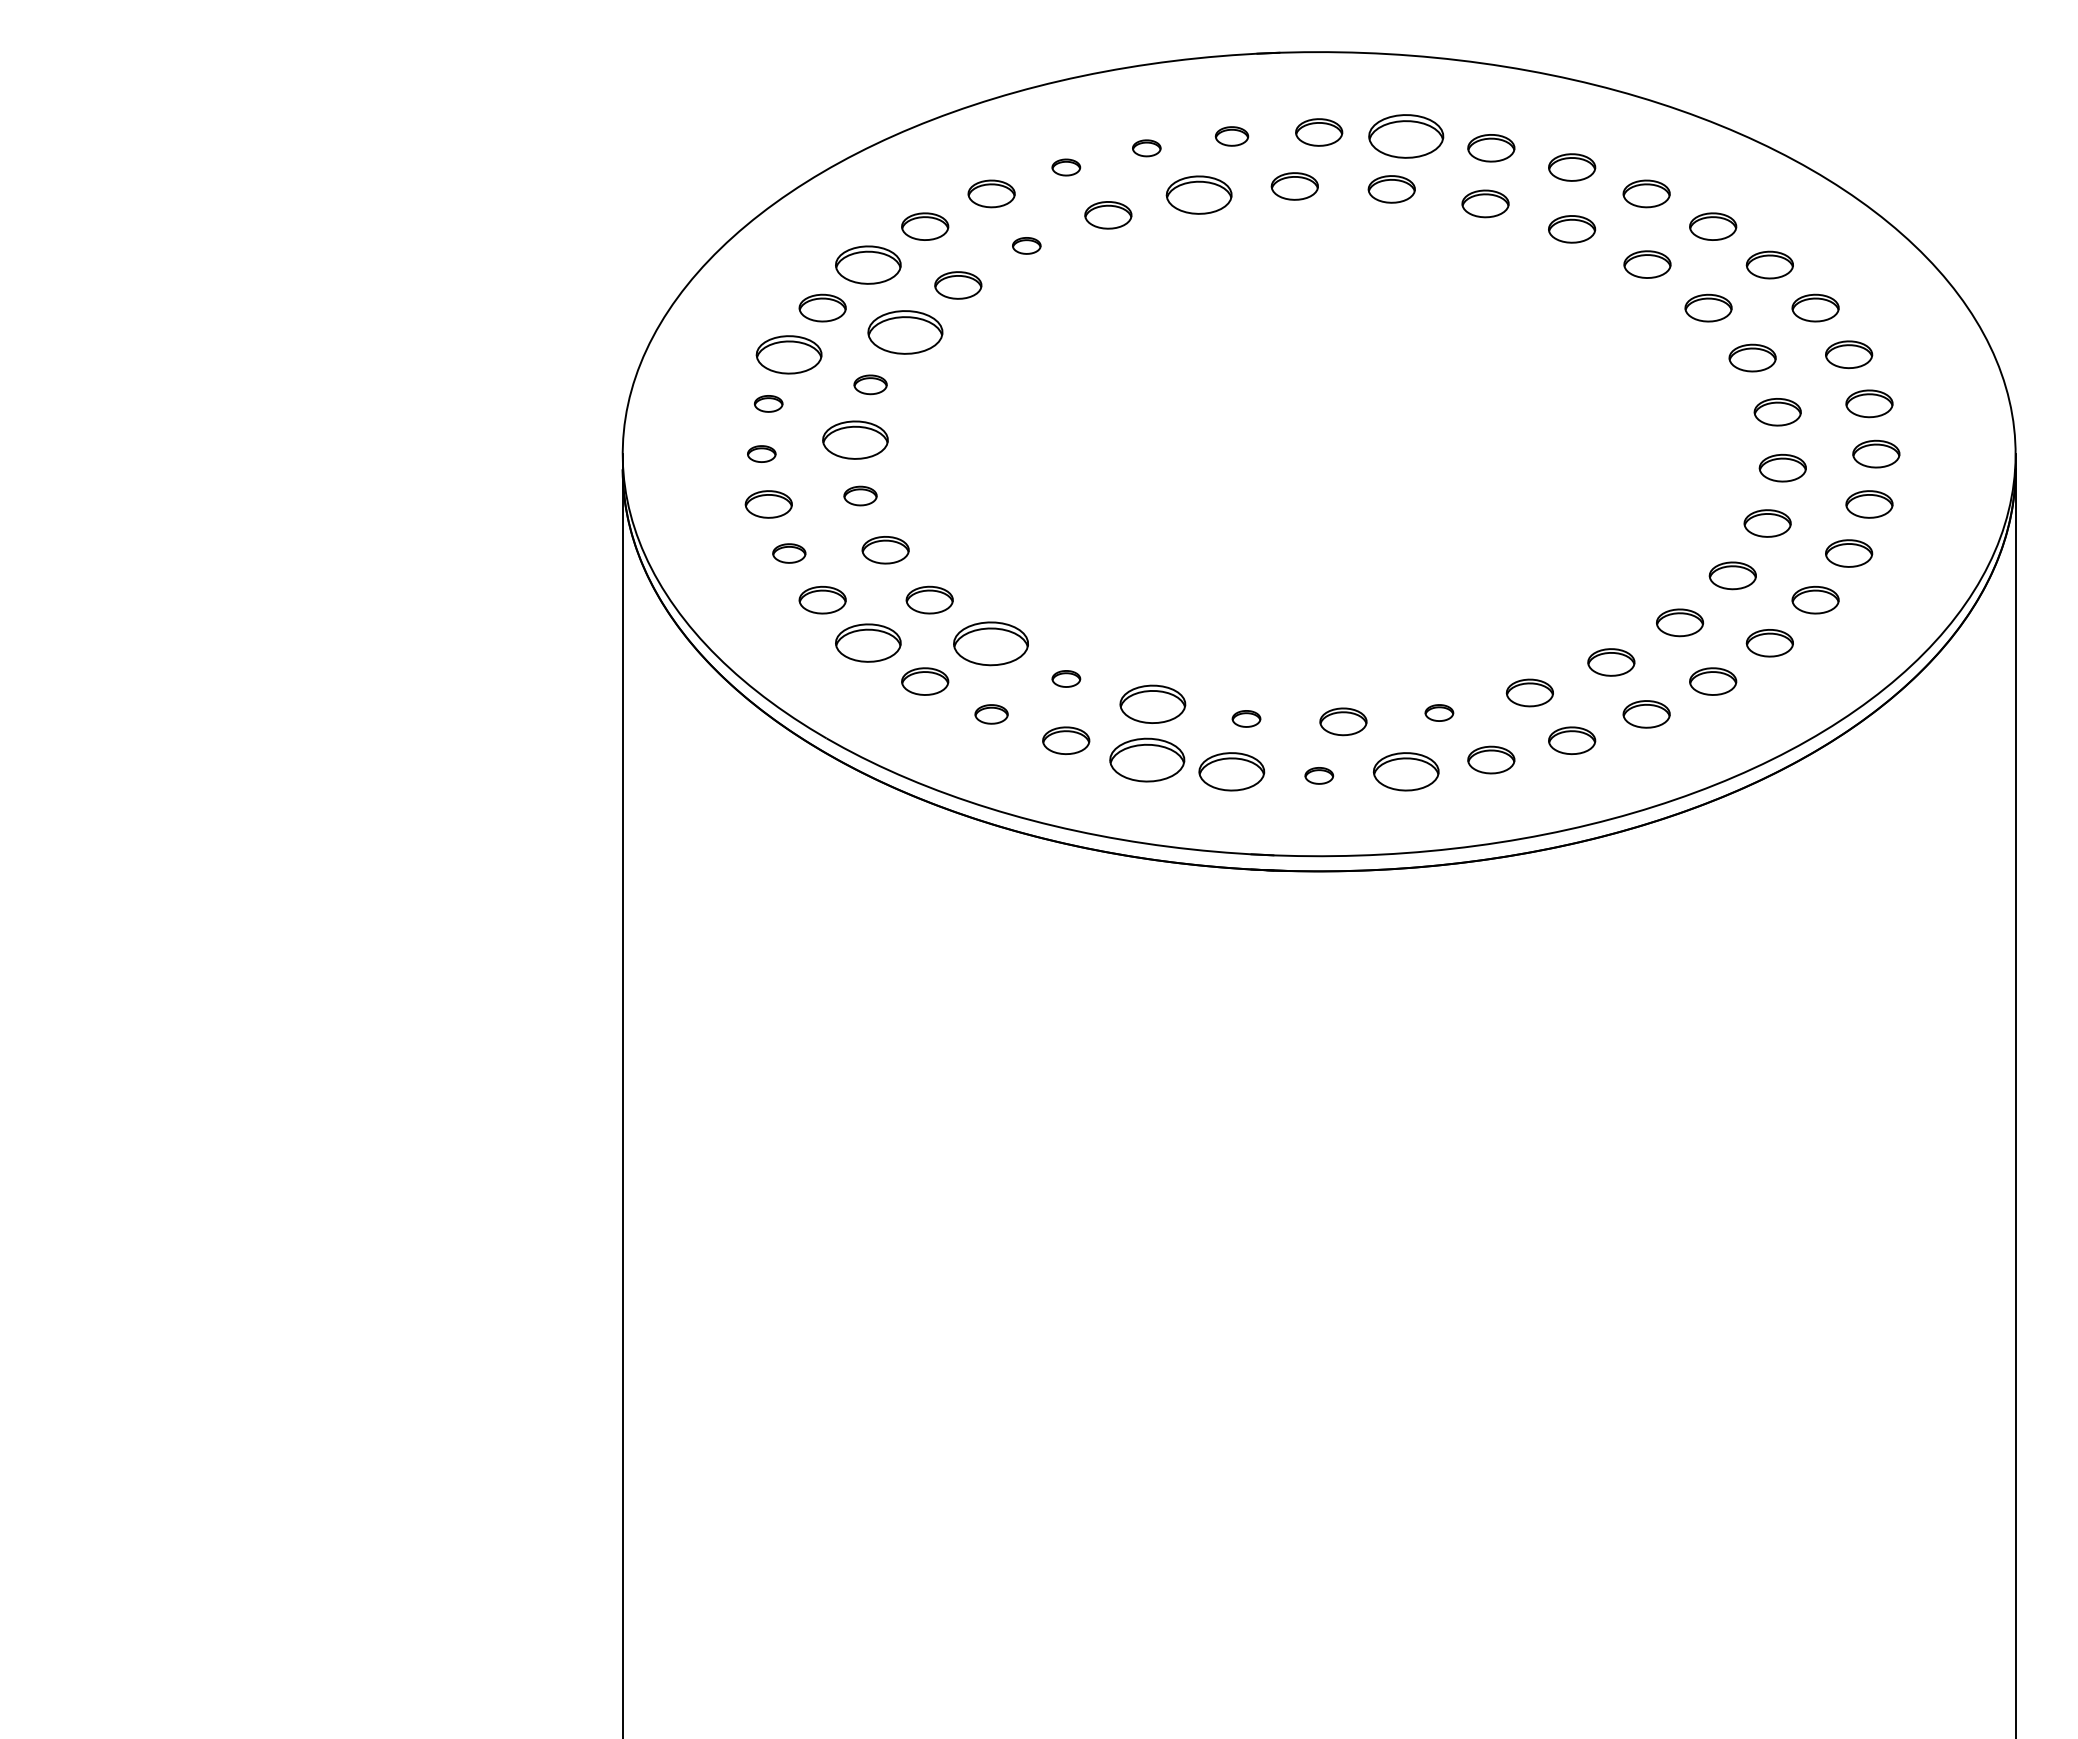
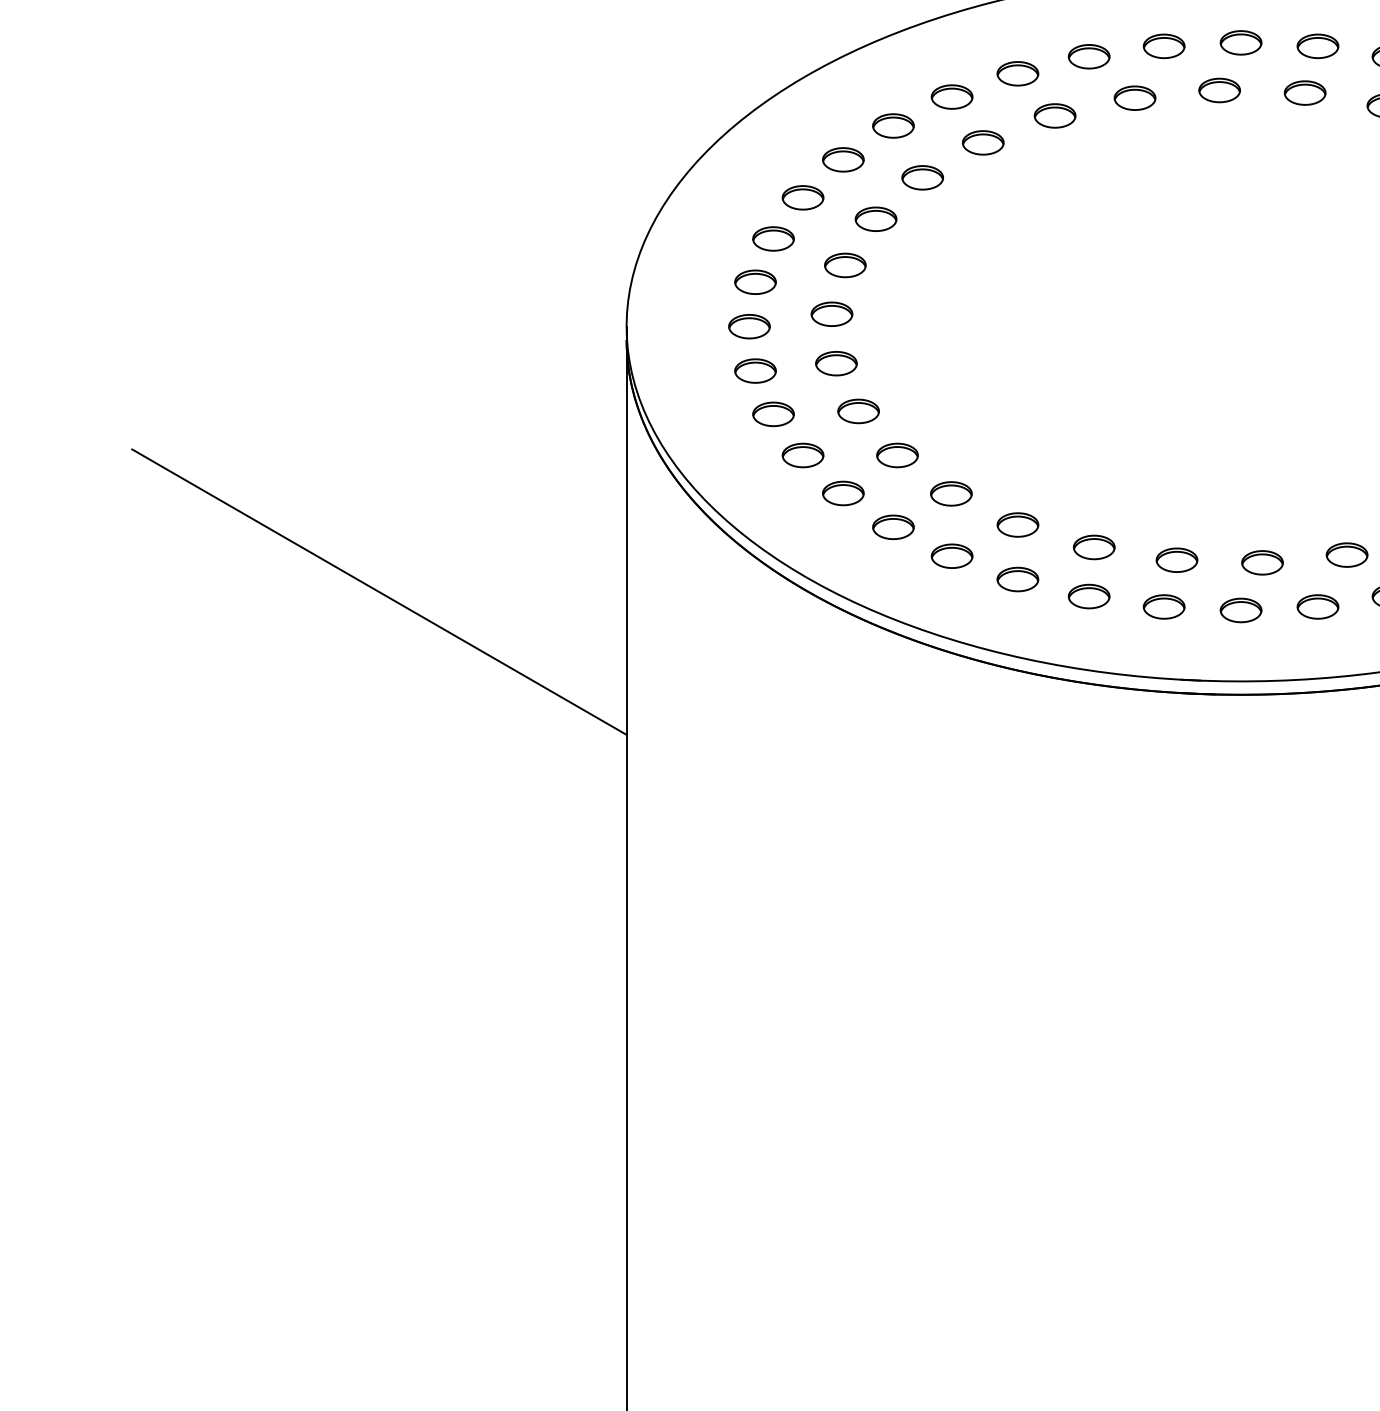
part: (1231, 136) -> (1163, 46), size x1.43
part: (1406, 136) -> (1318, 46), size x0.62
part: (1146, 148) -> (1088, 56), size x1.67
part: (1066, 167) -> (1018, 73), size x1.67
part: (1198, 195) -> (1134, 98), size x0.71
part: (1026, 245) -> (982, 142), size x1.67
part: (868, 264) -> (843, 159), size x0.71
part: (905, 332) -> (876, 219), size x0.62
part: (789, 354) -> (773, 238), size x0.71
part: (870, 384) -> (845, 265), size x1.43
part: (768, 403) -> (755, 281), size x1.67
part: (855, 439) -> (831, 313), size x0.71
part: (761, 453) -> (749, 326), size x1.67
part: (860, 495) -> (836, 363), size x1.43
part: (789, 553) -> (773, 414), size x1.43
part: (868, 643) -> (843, 493), size x0.71
part: (990, 643) -> (951, 493), size x0.62
part: (1066, 678) -> (1018, 524), size x1.67
part: (1152, 704) -> (1094, 547), size x0.71
part: (1439, 712) -> (1347, 554), size x1.67
part: (991, 714) -> (951, 556), size x1.43
part: (1246, 718) -> (1176, 559), size x1.67
line: (342, 754) -> (379, 591), added
part: (1146, 759) -> (1088, 596), size x0.62
part: (1232, 771) -> (1164, 606), size x0.71
part: (1406, 771) -> (1318, 606), size x0.71
part: (1319, 775) -> (1241, 610), size x1.67

